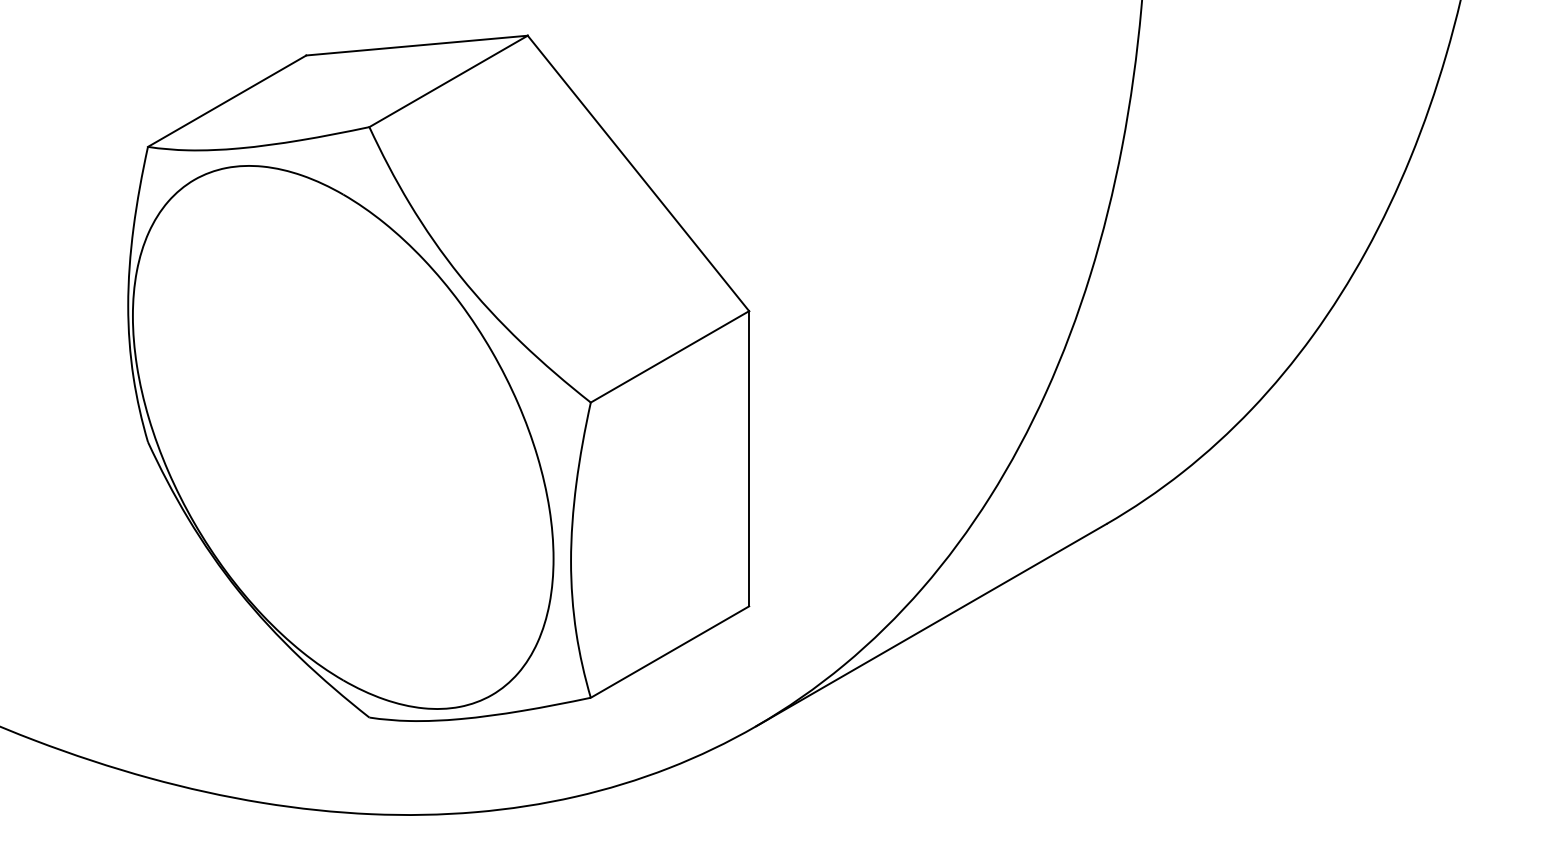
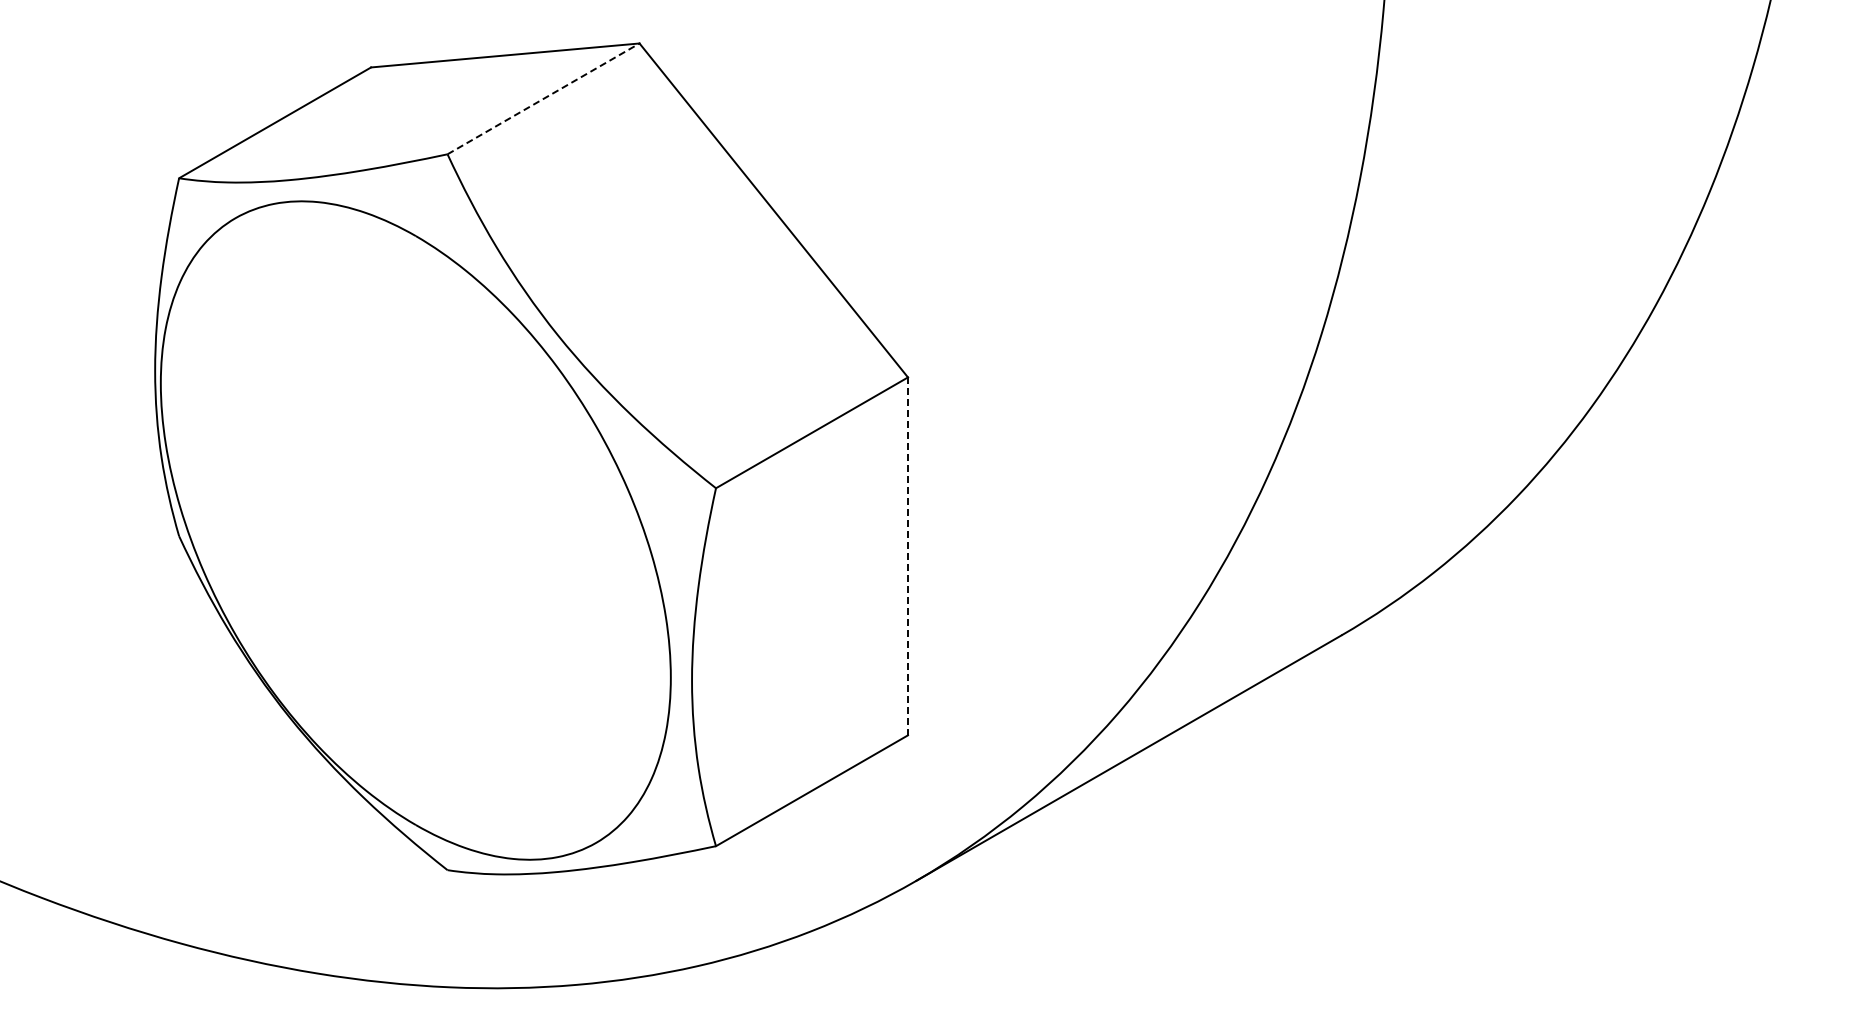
line: (448, 81) -> (543, 98), solid -> dashed
line: (748, 458) -> (907, 556), solid -> dashed

